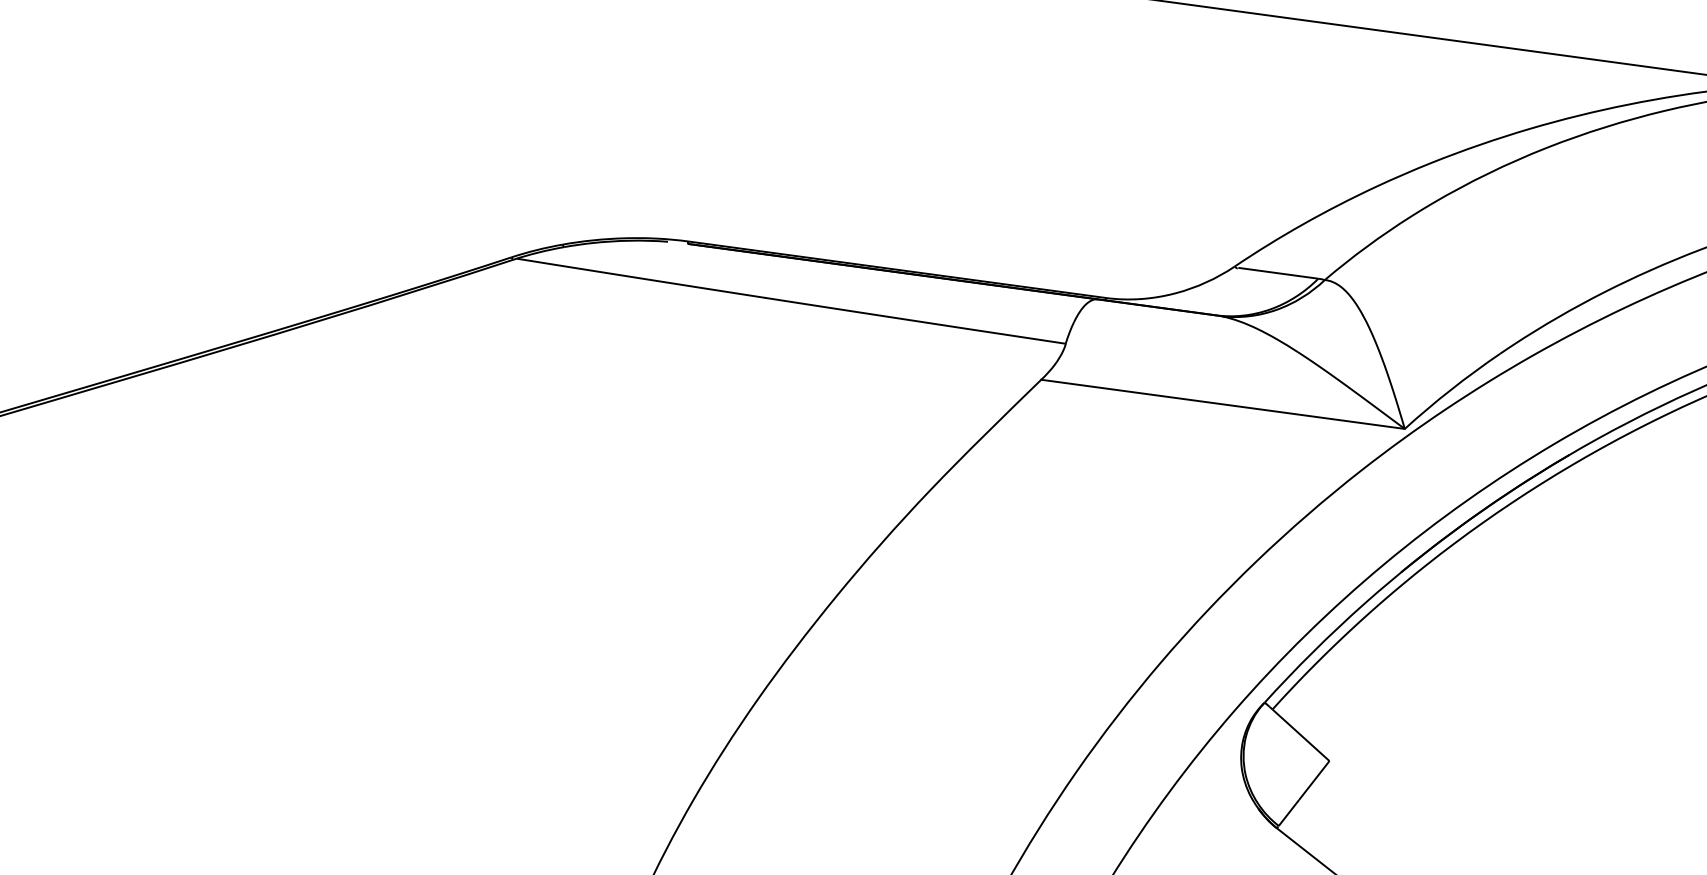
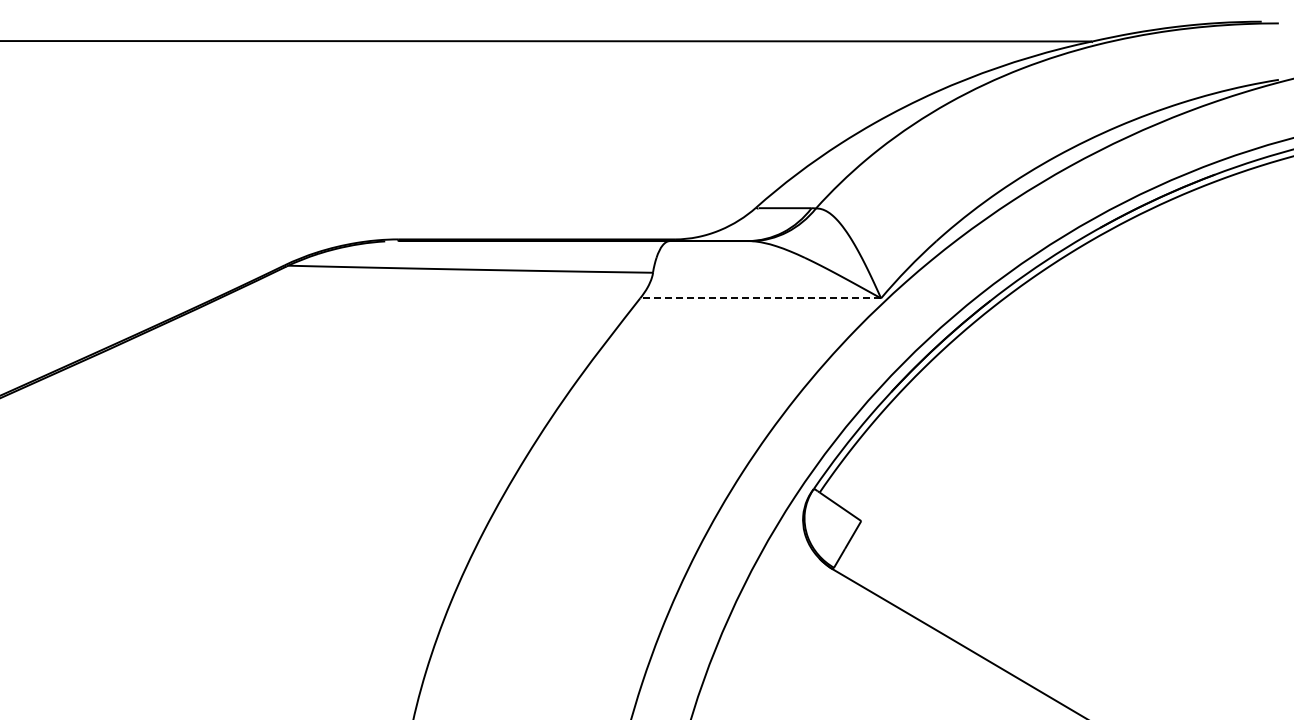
line: (1222, 404) -> (760, 298), solid -> dashed

